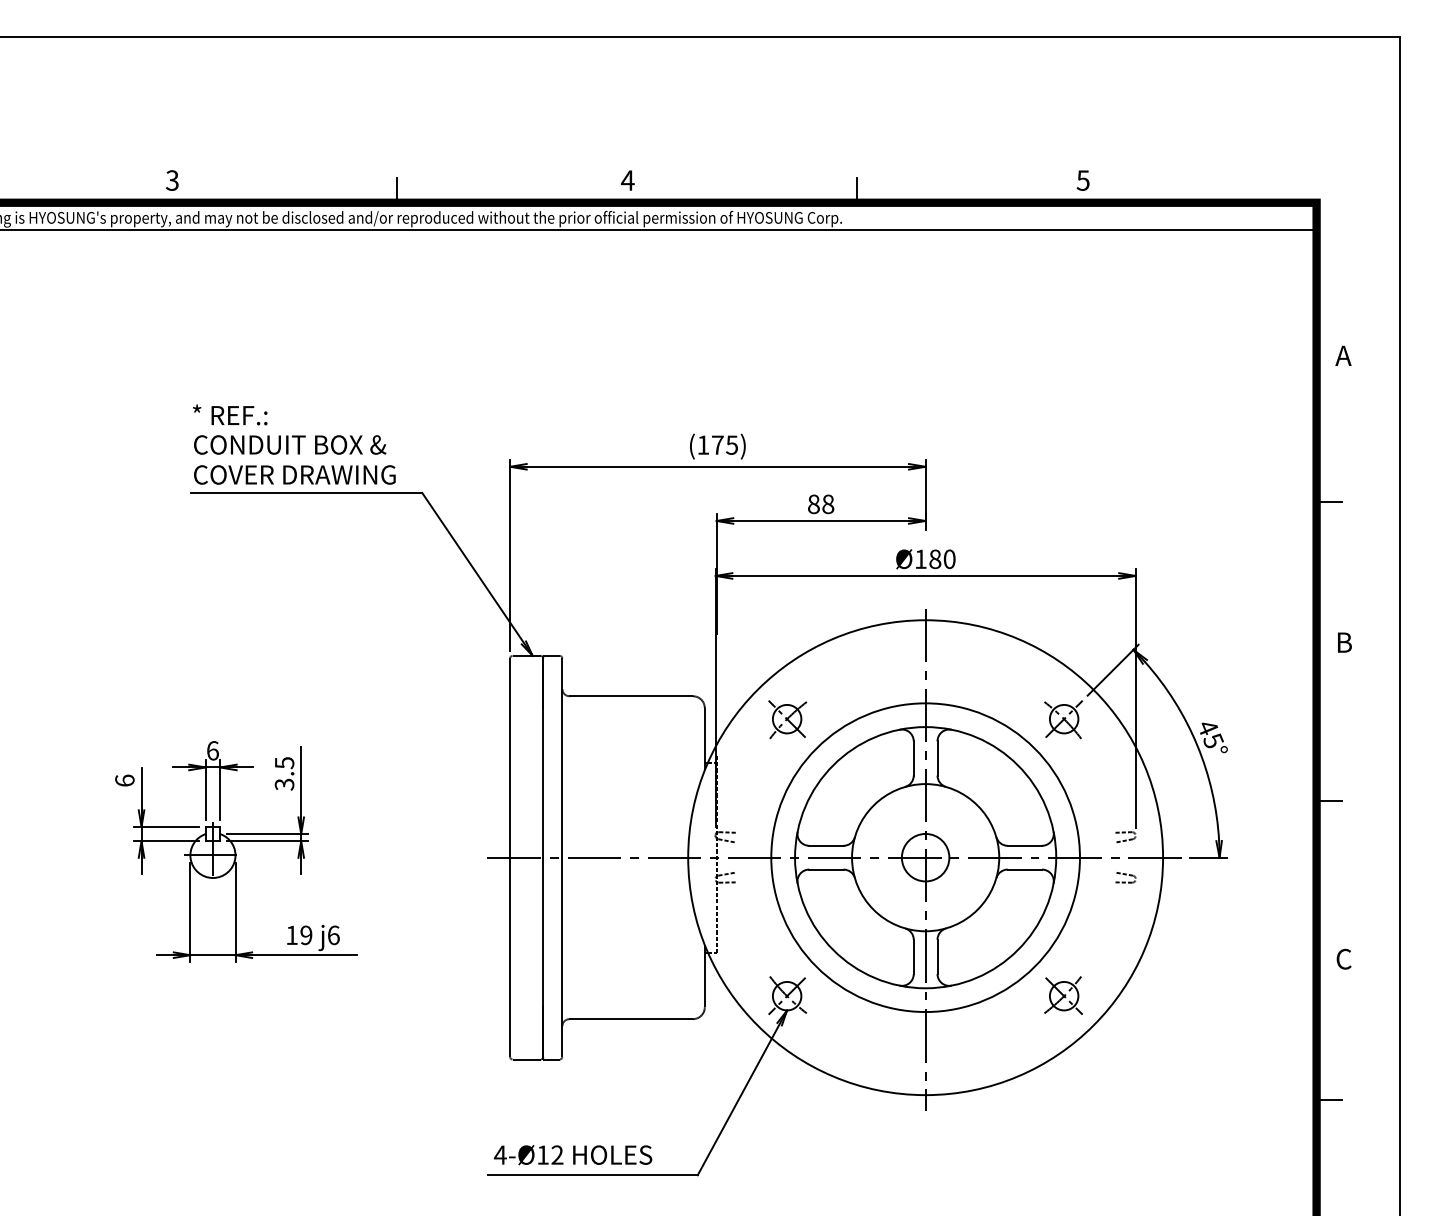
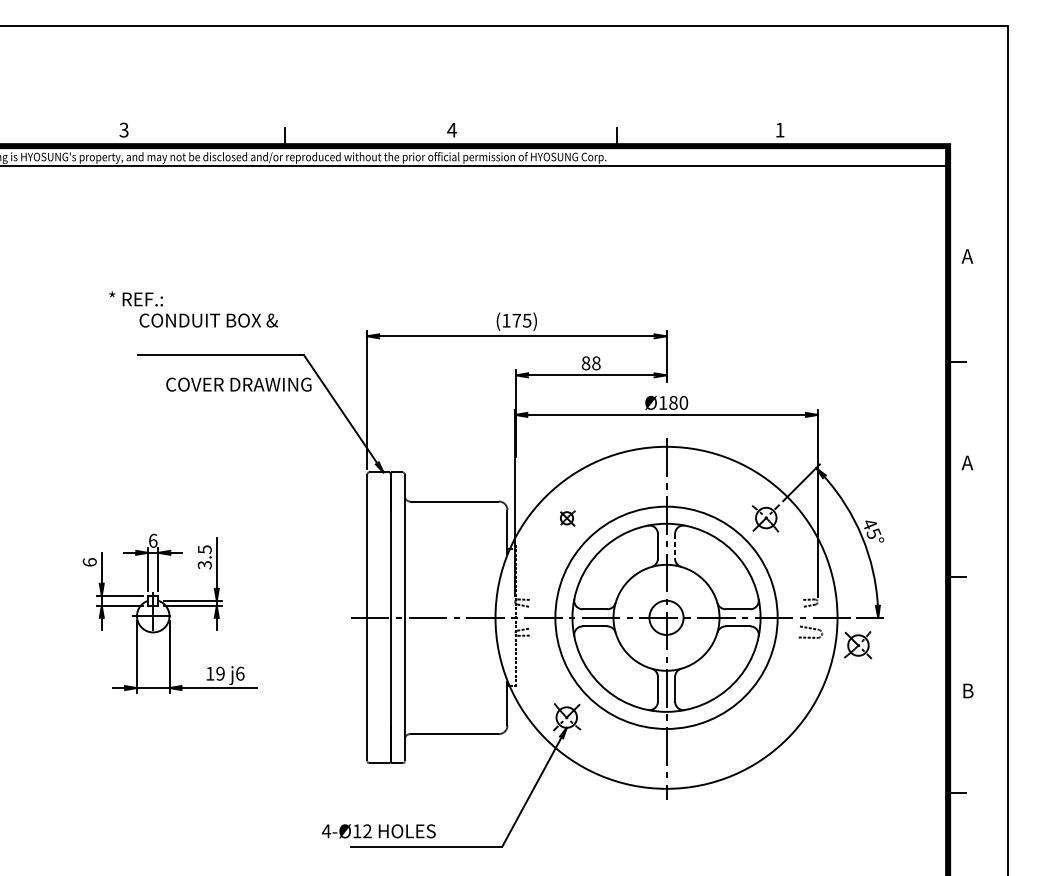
text: (1082, 180) -> (779, 130), 5 -> 1
text: (230, 414) -> (136, 298), moved
text: (294, 474) -> (238, 384), moved
text: (1343, 642) -> (967, 462), B -> A
part: (787, 719) -> (567, 518), size x0.6
line: (937, 758) -> (675, 546), solid -> dashed
part: (1125, 877) -> (810, 632), size x1.6
text: (1343, 958) -> (967, 690), C -> B
part: (1063, 995) -> (857, 645), moved
text: (573, 1155) -> (379, 831), moved

